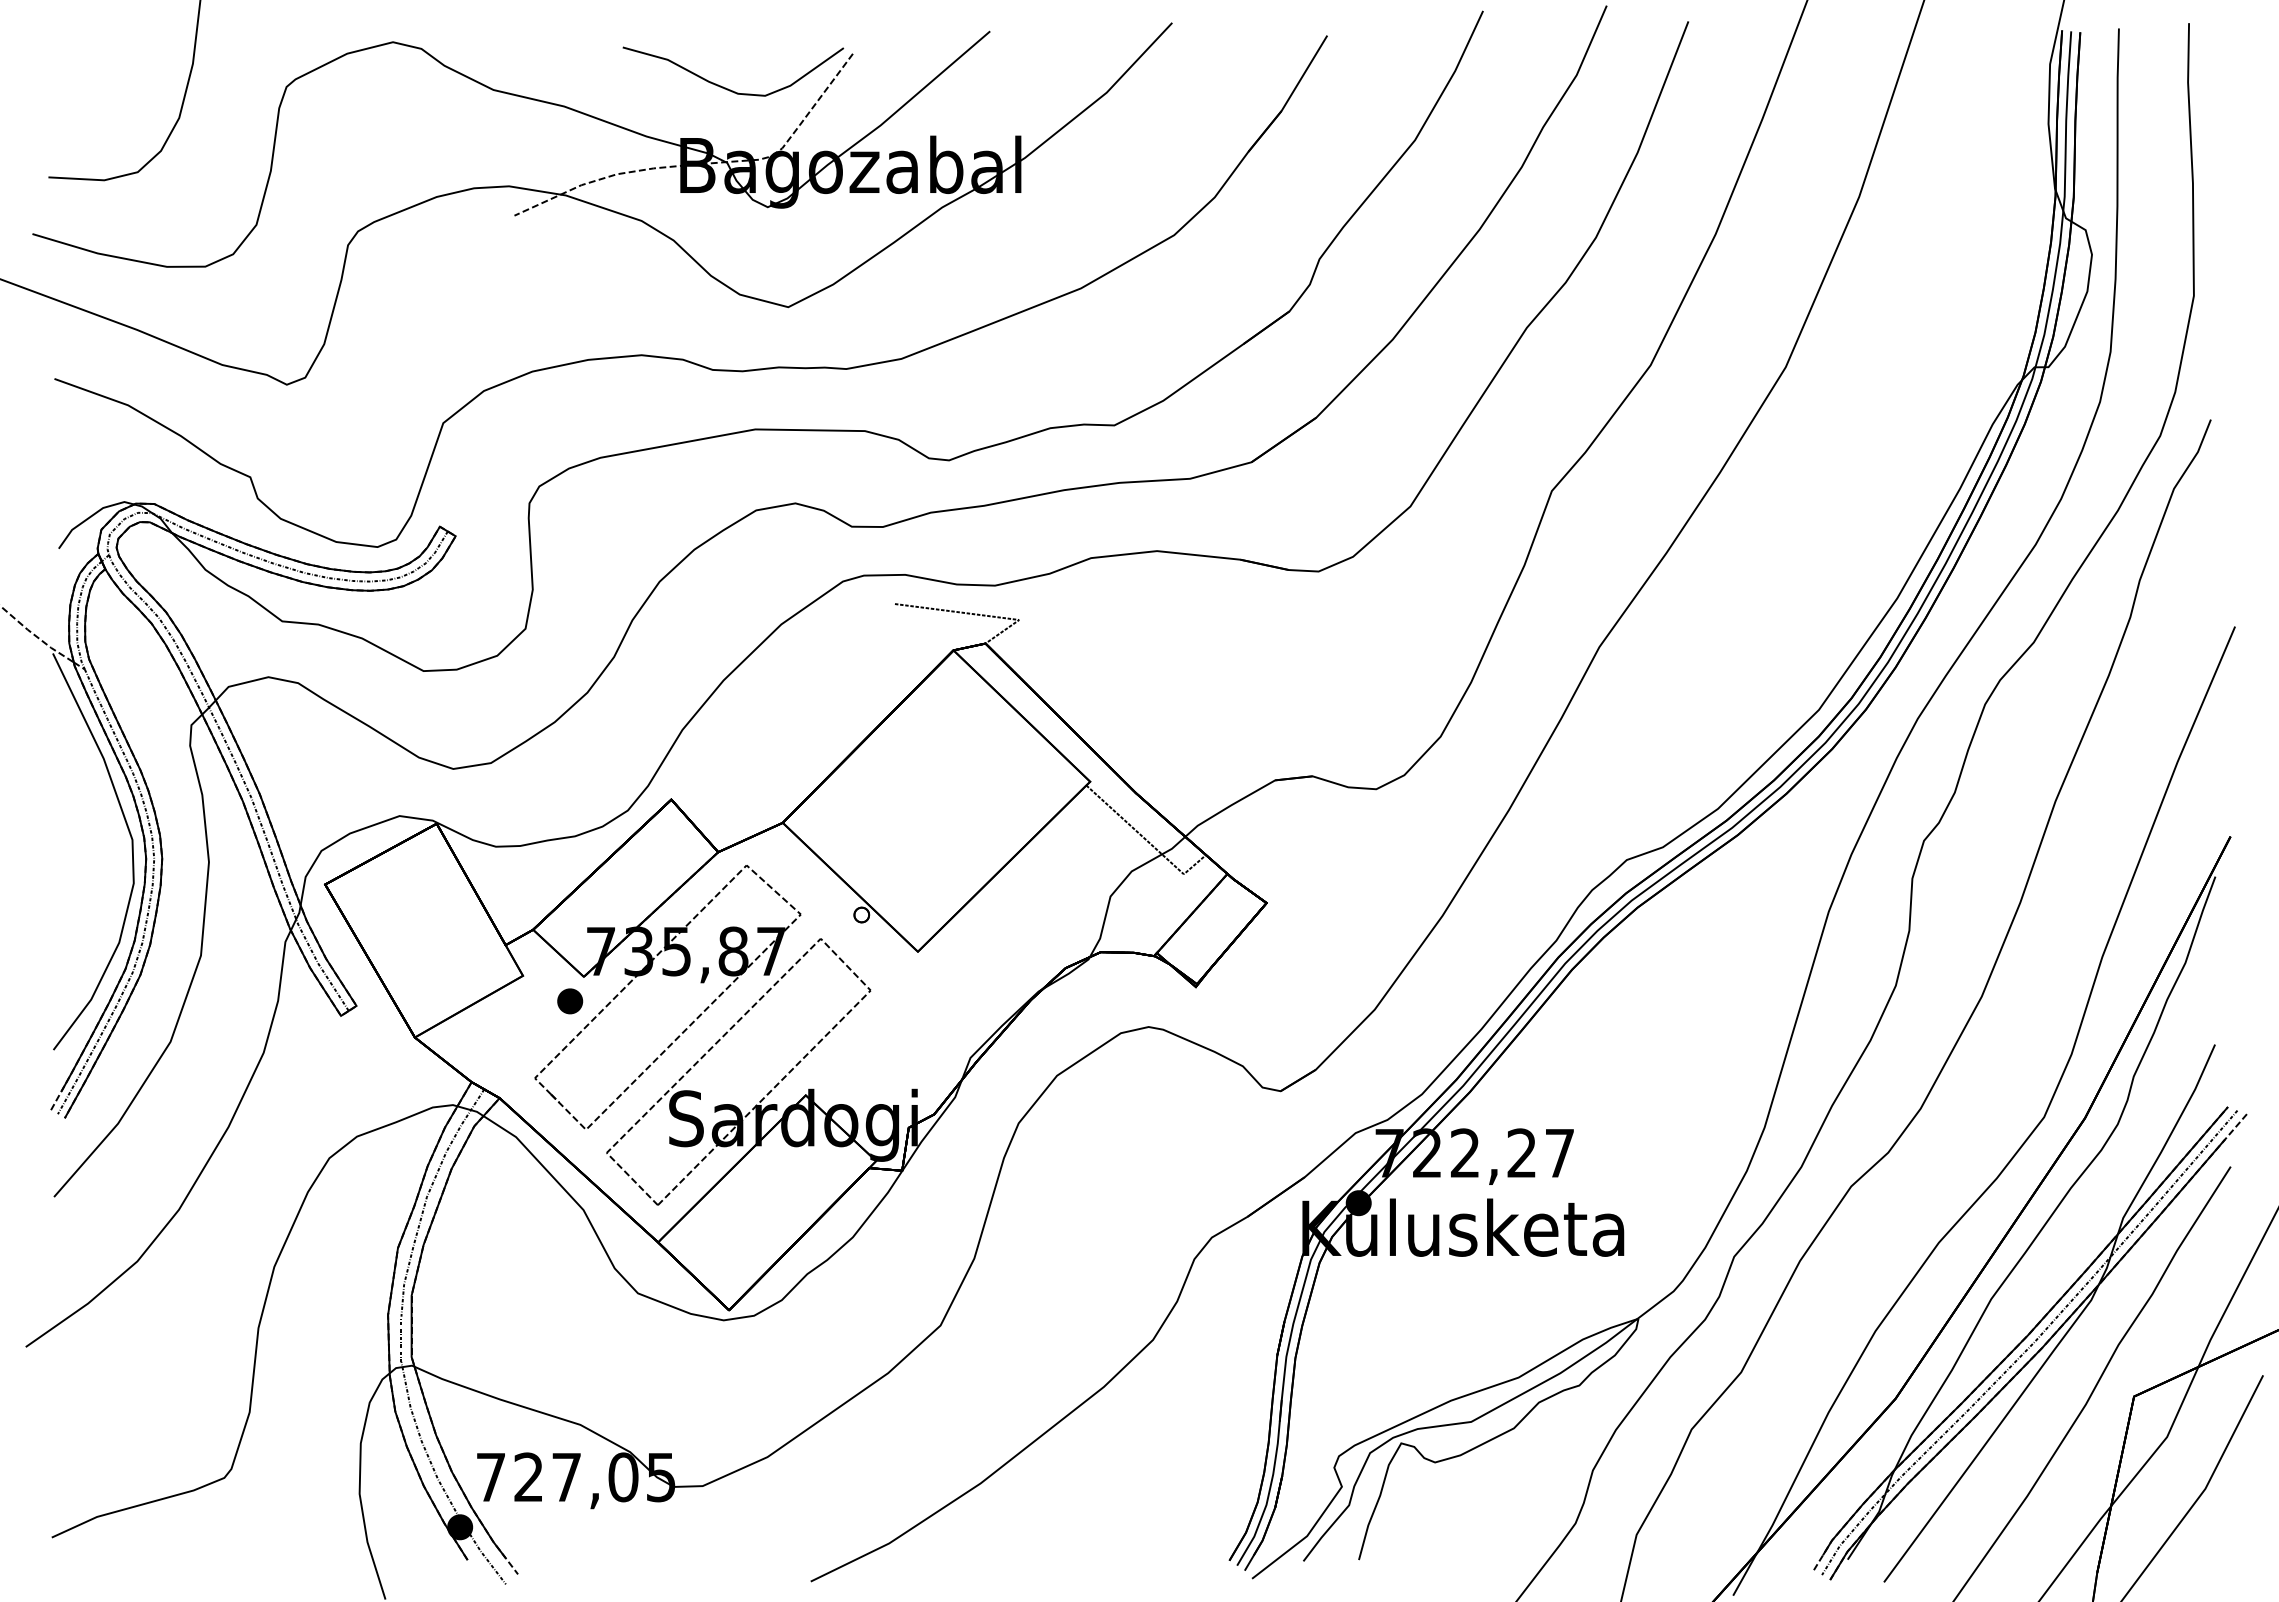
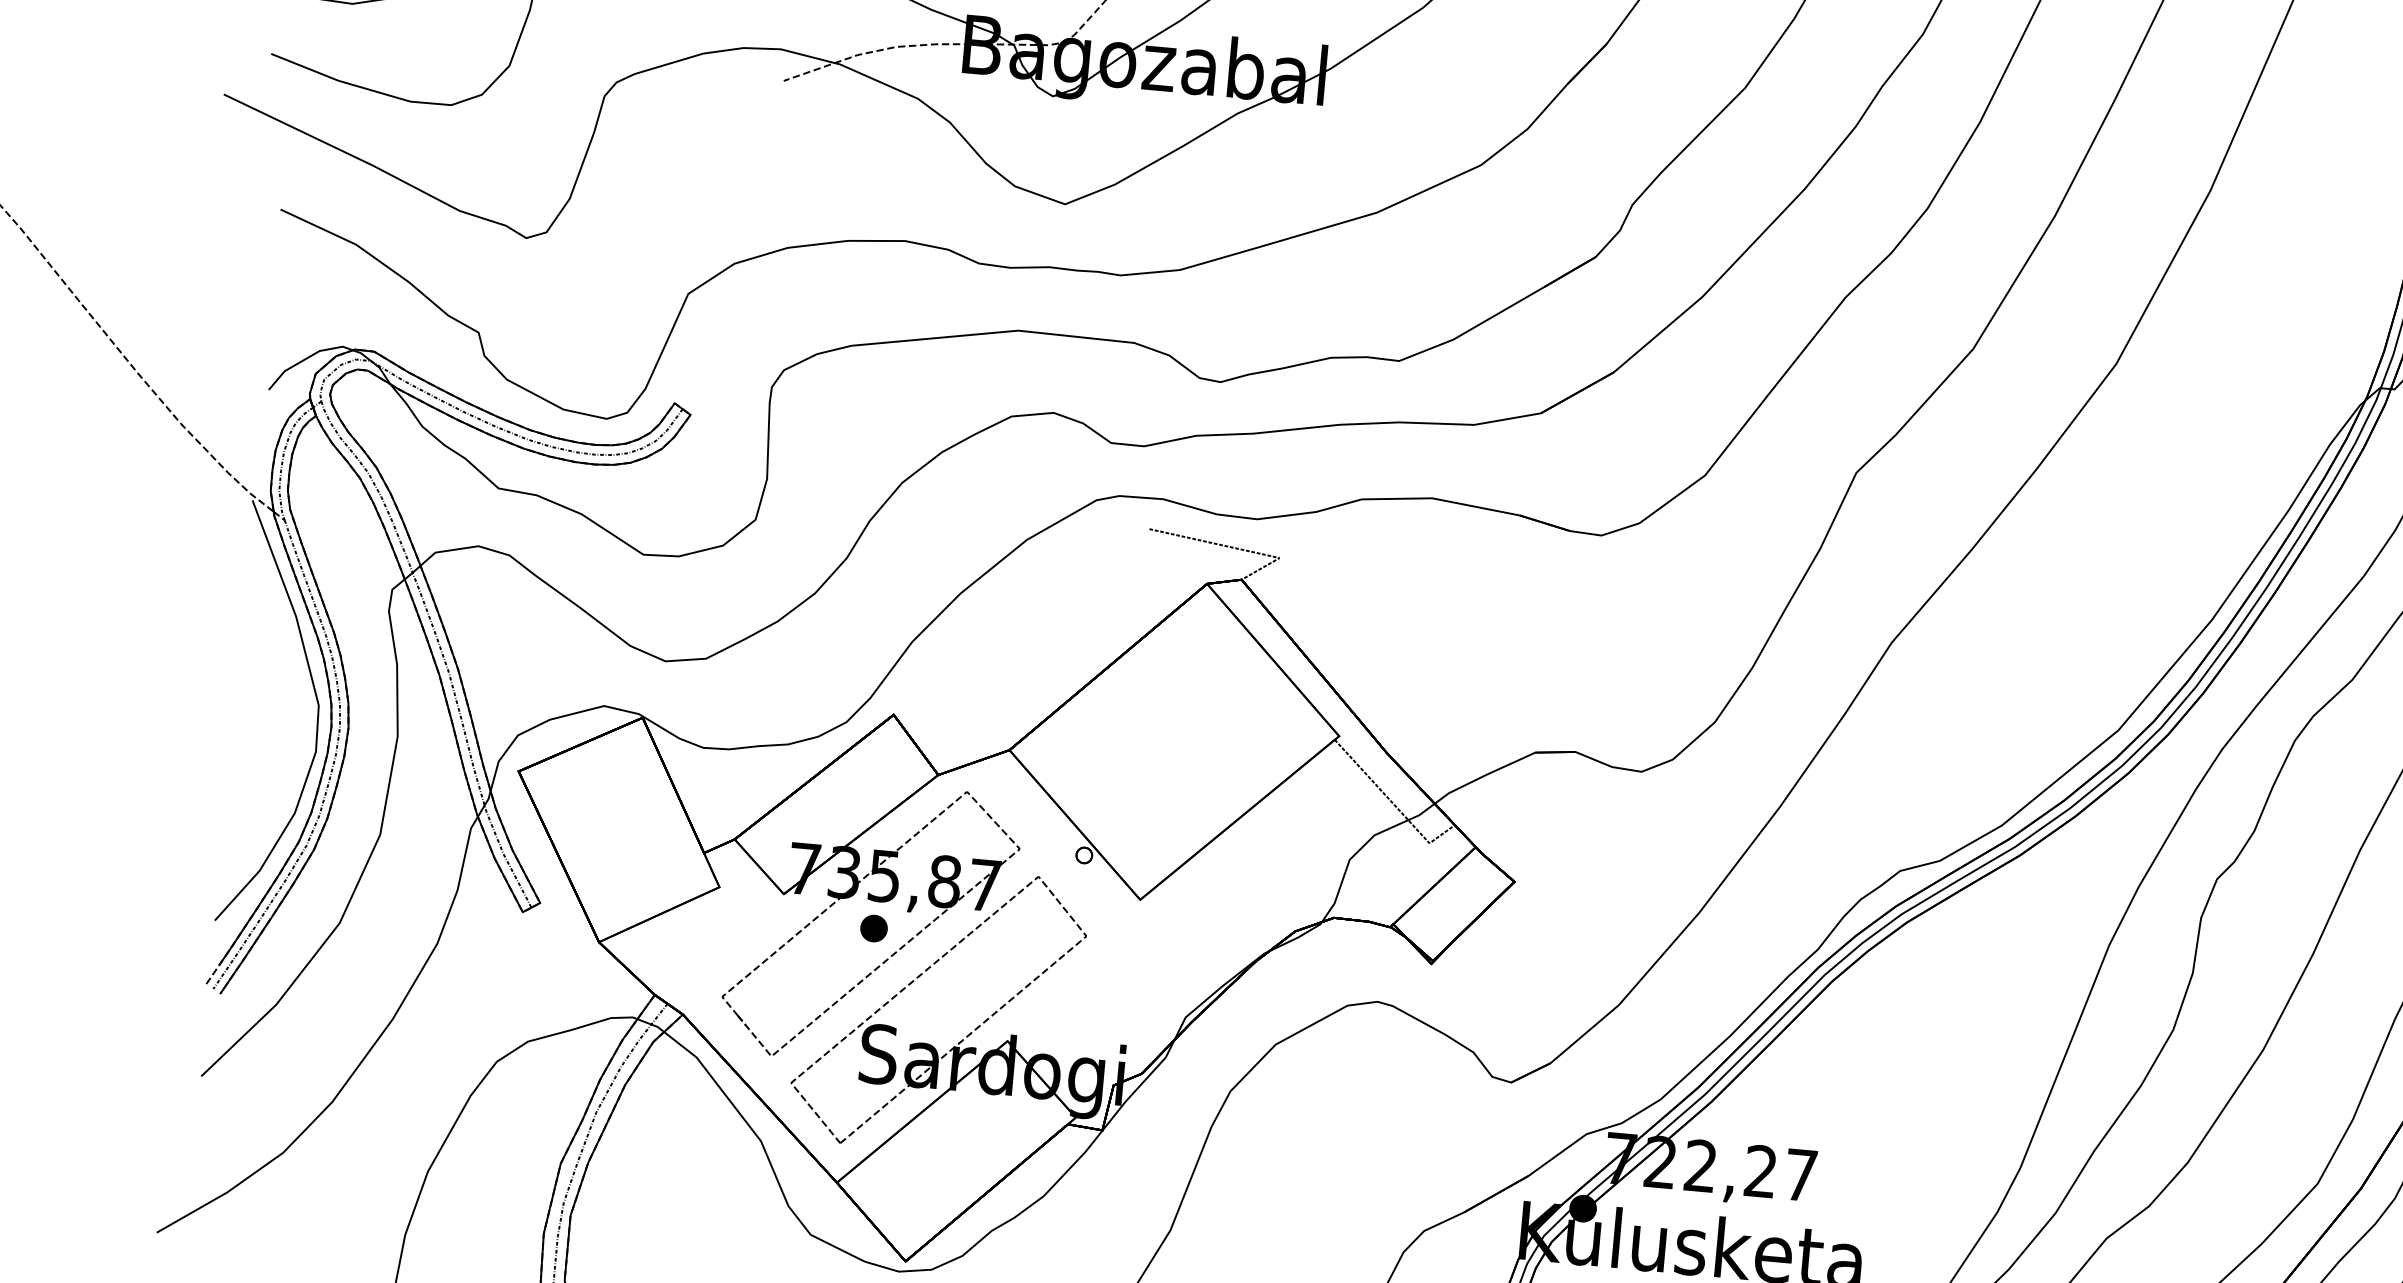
part: (570, 1001) -> (874, 928), moved

